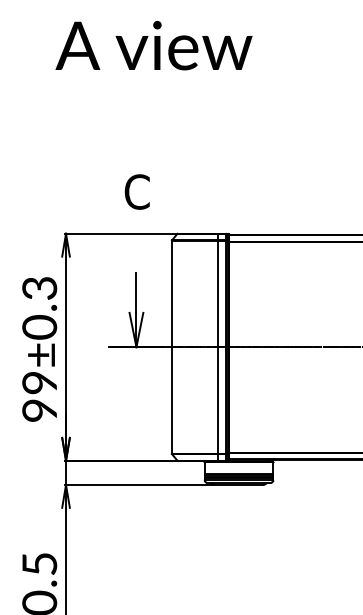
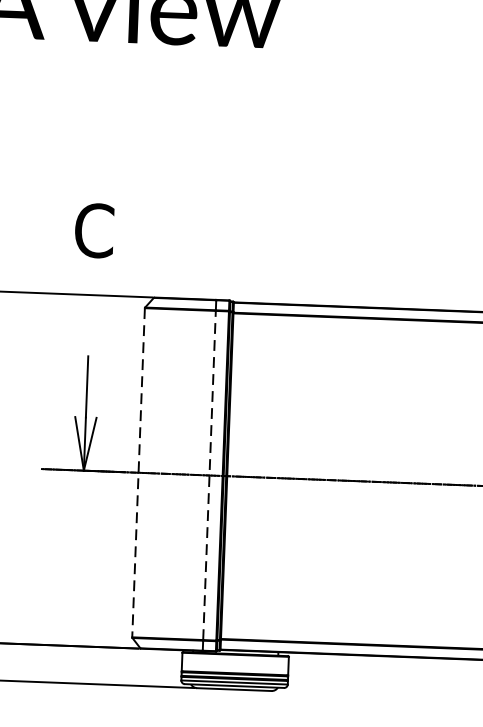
line: (217, 346) -> (209, 474), solid -> dashed
line: (171, 347) -> (138, 473), solid -> dashed

